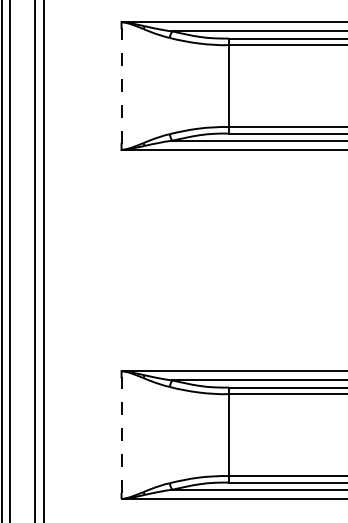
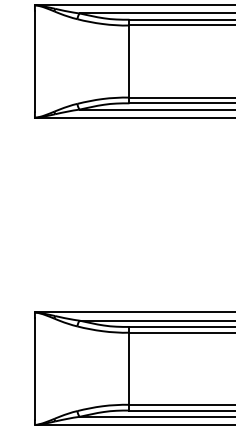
line: (121, 86) -> (34, 61), dashed -> solid
line: (121, 435) -> (34, 369), dashed -> solid

